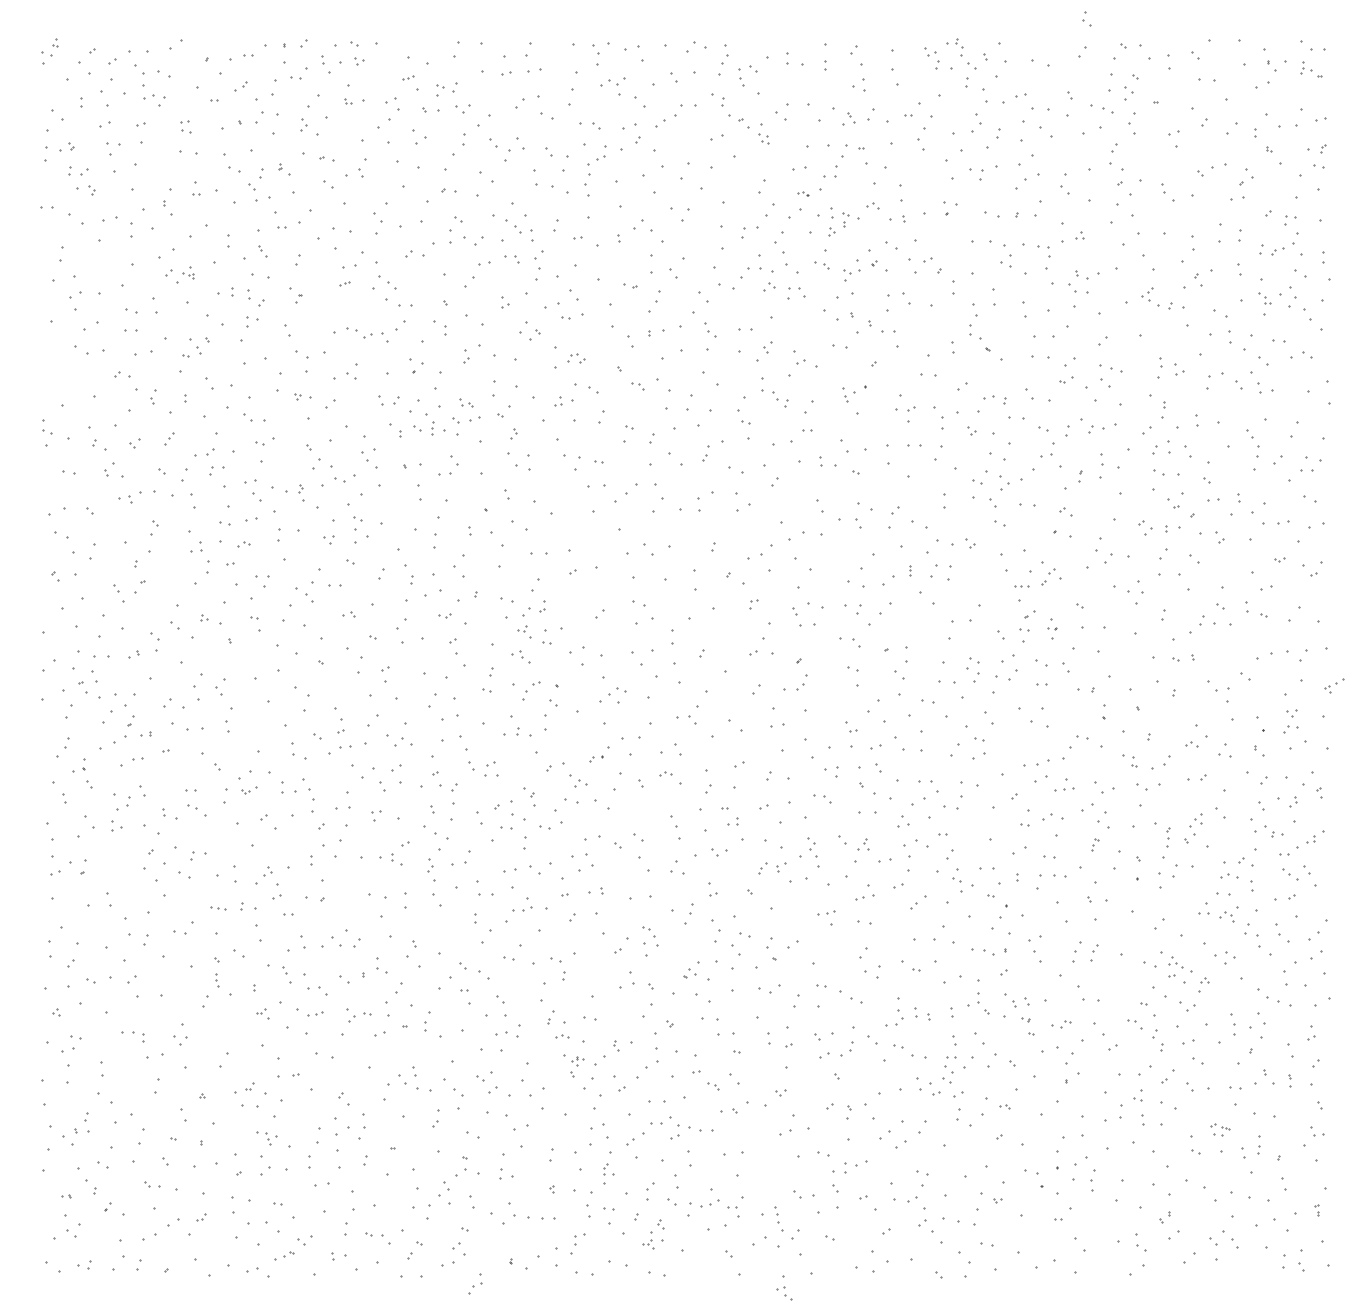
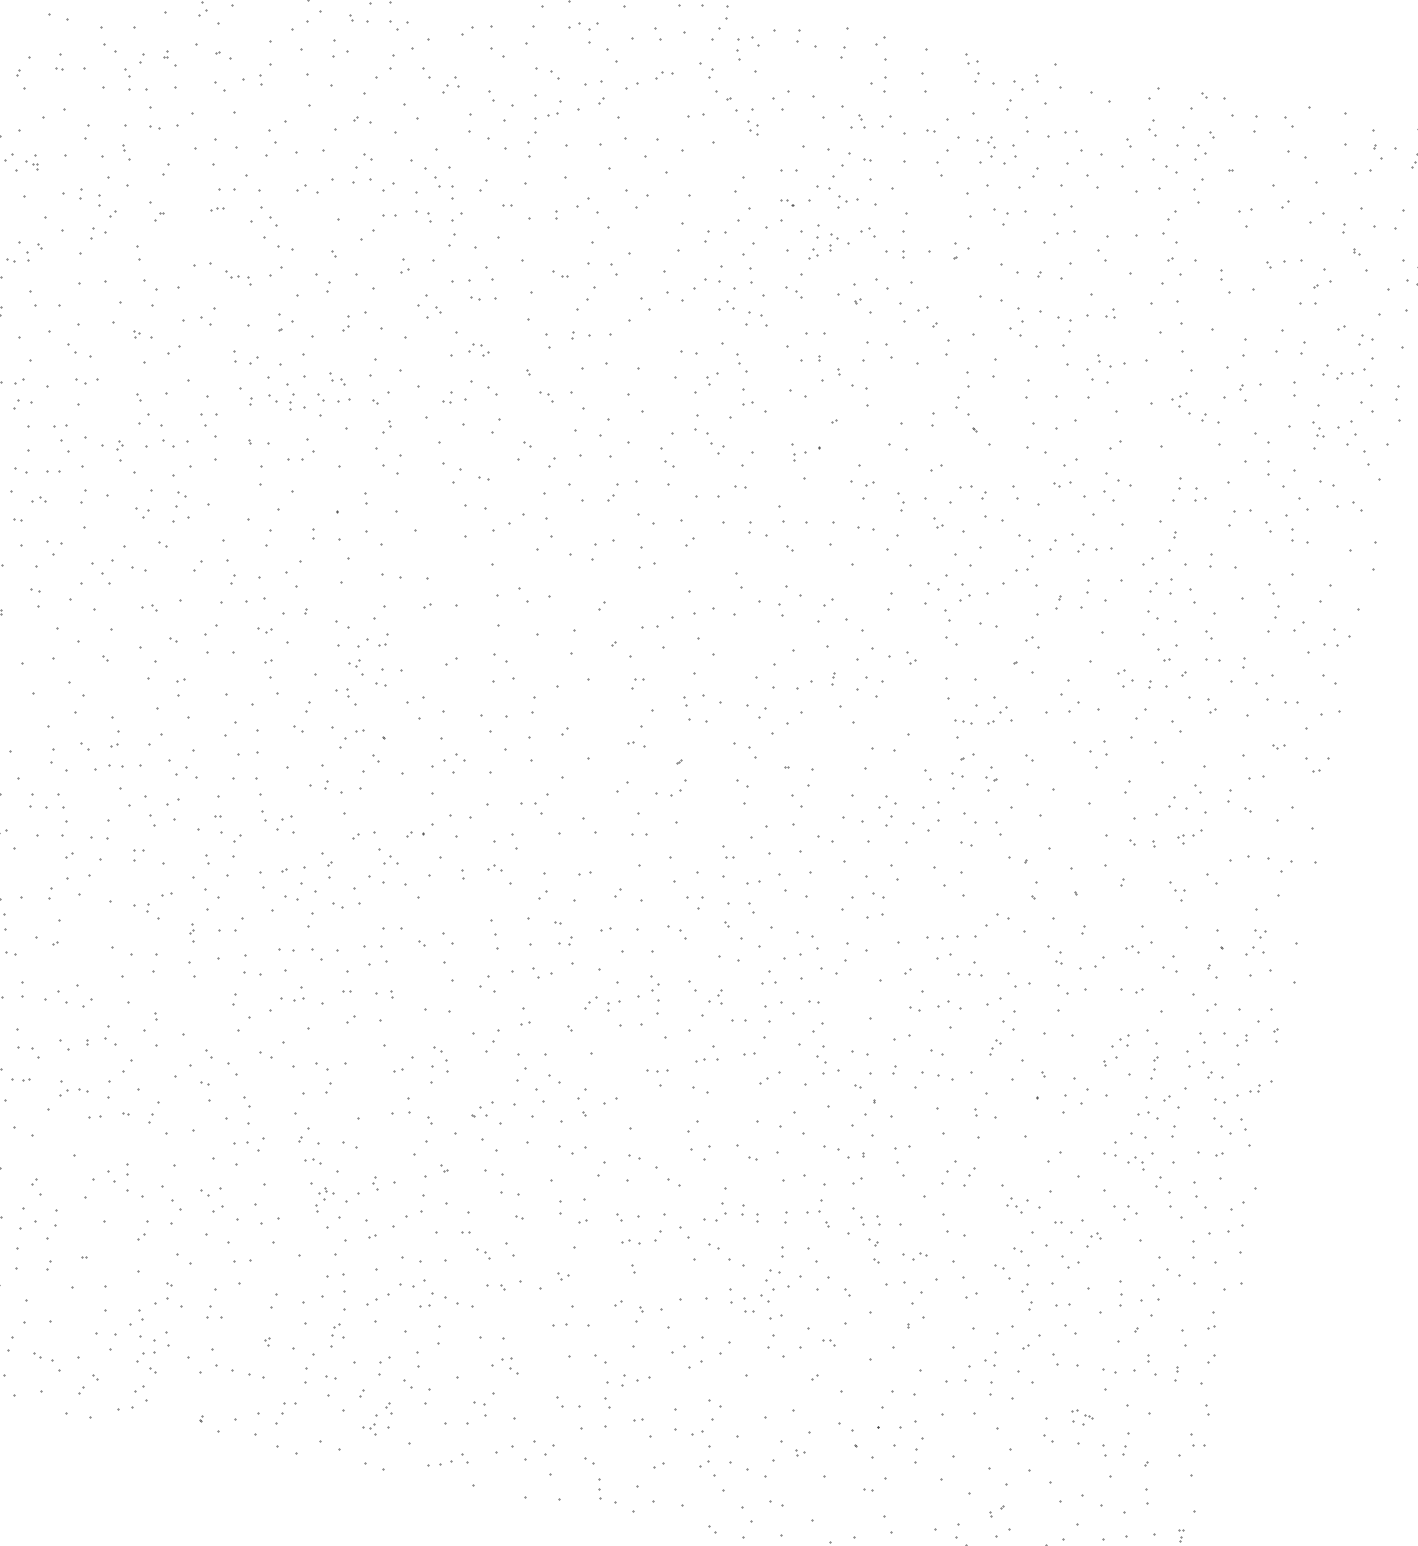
part: (1086, 18) -> (1152, 127), moved
part: (954, 47) -> (985, 146), moved
part: (684, 110) -> (663, 76), size x0.62
part: (514, 149) -> (450, 85), size x0.62
part: (851, 275) -> (847, 204), moved
part: (710, 329) -> (742, 362), moved
part: (371, 336) -> (237, 278), size x0.71
part: (937, 418) -> (899, 501), size x0.62
part: (761, 652) -> (636, 743), size x0.62
part: (1334, 685) -> (1190, 836), moved
part: (1218, 691) -> (1176, 891), size x0.62
part: (1168, 837) -> (1155, 1068), moved
part: (431, 870) -> (192, 932), size x0.62
part: (1175, 962) -> (1014, 1205), moved
part: (830, 1054) -> (630, 1241), size x0.62
part: (709, 1203) -> (439, 1463), moved
part: (776, 1214) -> (598, 1488), moved
part: (475, 1283) -> (146, 1351), moved
part: (784, 1293) -> (509, 1365), moved

